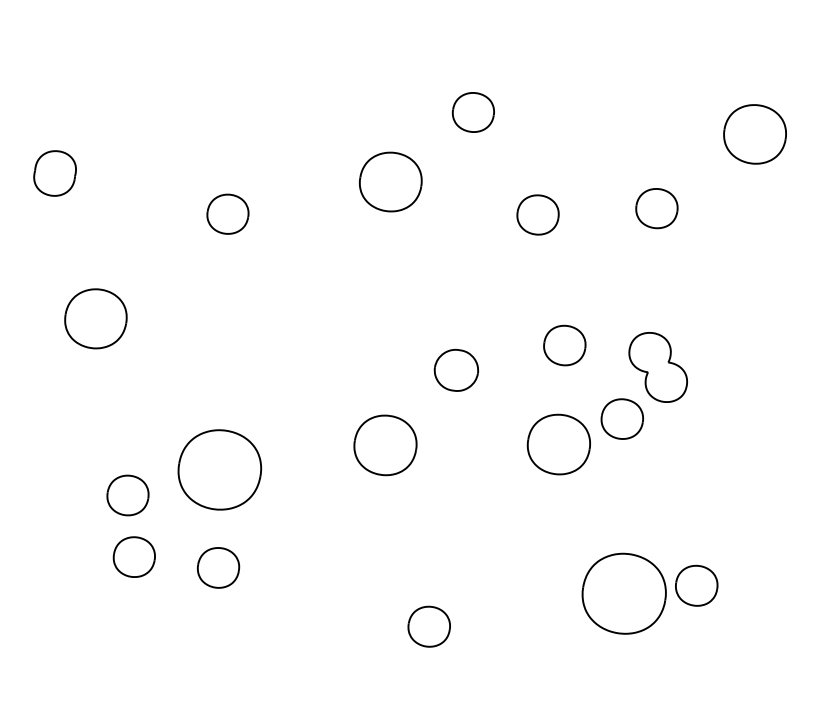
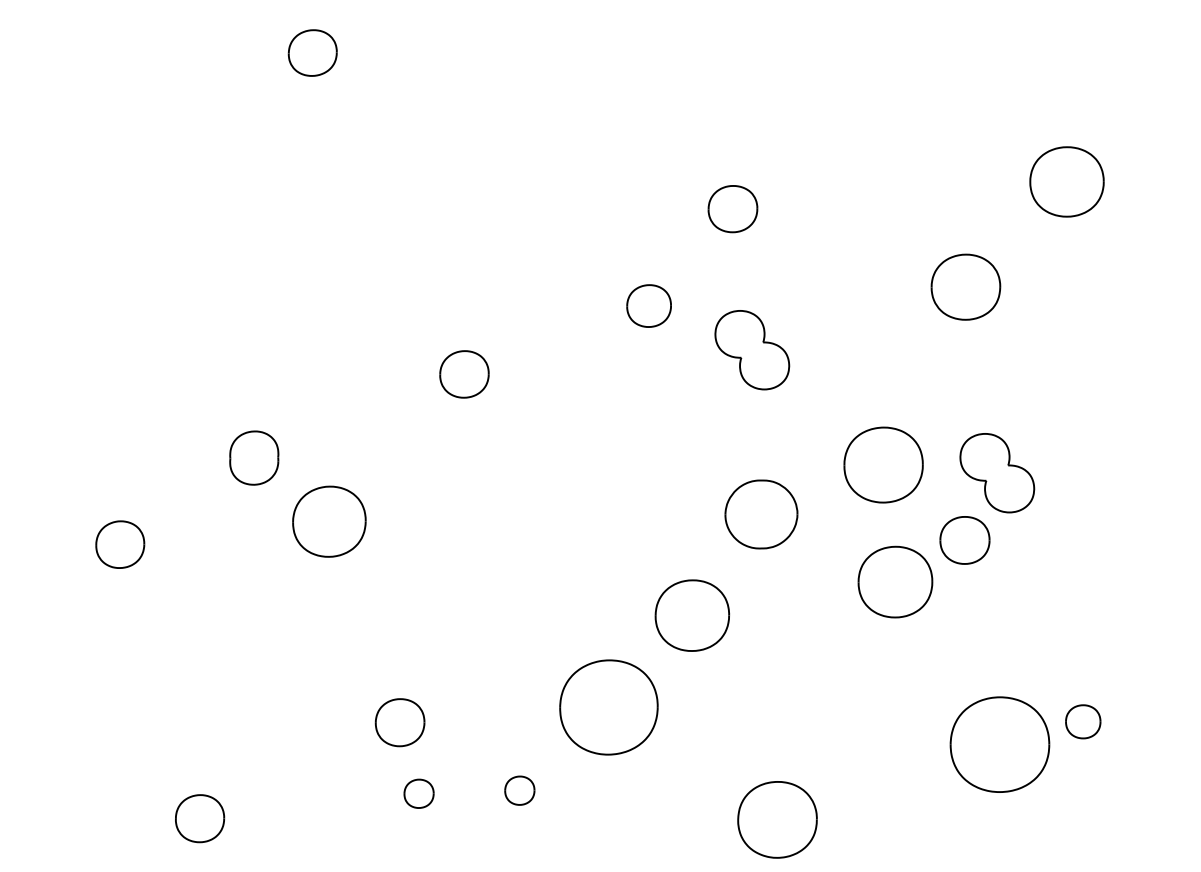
part: (55, 173) -> (254, 457), moved
part: (390, 181) -> (648, 305), size x0.6
part: (656, 208) -> (965, 287), size x1.4
part: (537, 214) -> (827, 316), removed
part: (470, 232) -> (752, 350), added
part: (564, 345) -> (883, 464), size x1.6
part: (456, 370) -> (761, 514), size x1.4
part: (219, 469) -> (608, 707), moved
part: (133, 556) -> (418, 793), size x0.6
part: (218, 567) -> (519, 790), size x0.6
part: (696, 585) -> (1082, 721), size x0.7
part: (429, 626) -> (777, 819), size x1.6

